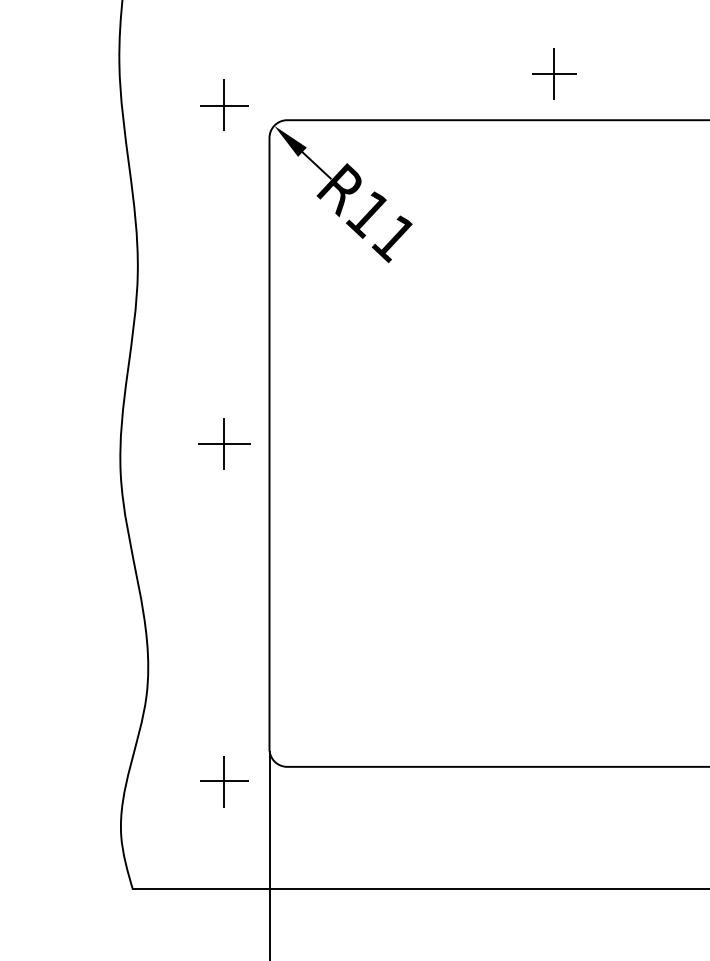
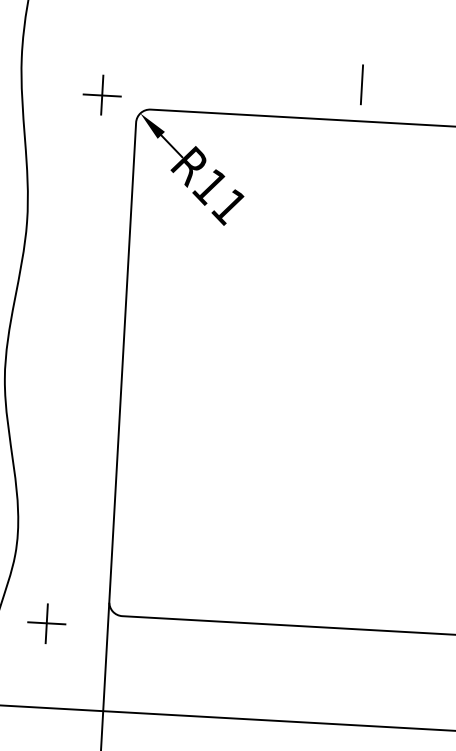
line: (553, 73) -> (361, 84), removed
part: (224, 443) -> (87, 360), removed
part: (224, 781) -> (46, 623), moved

